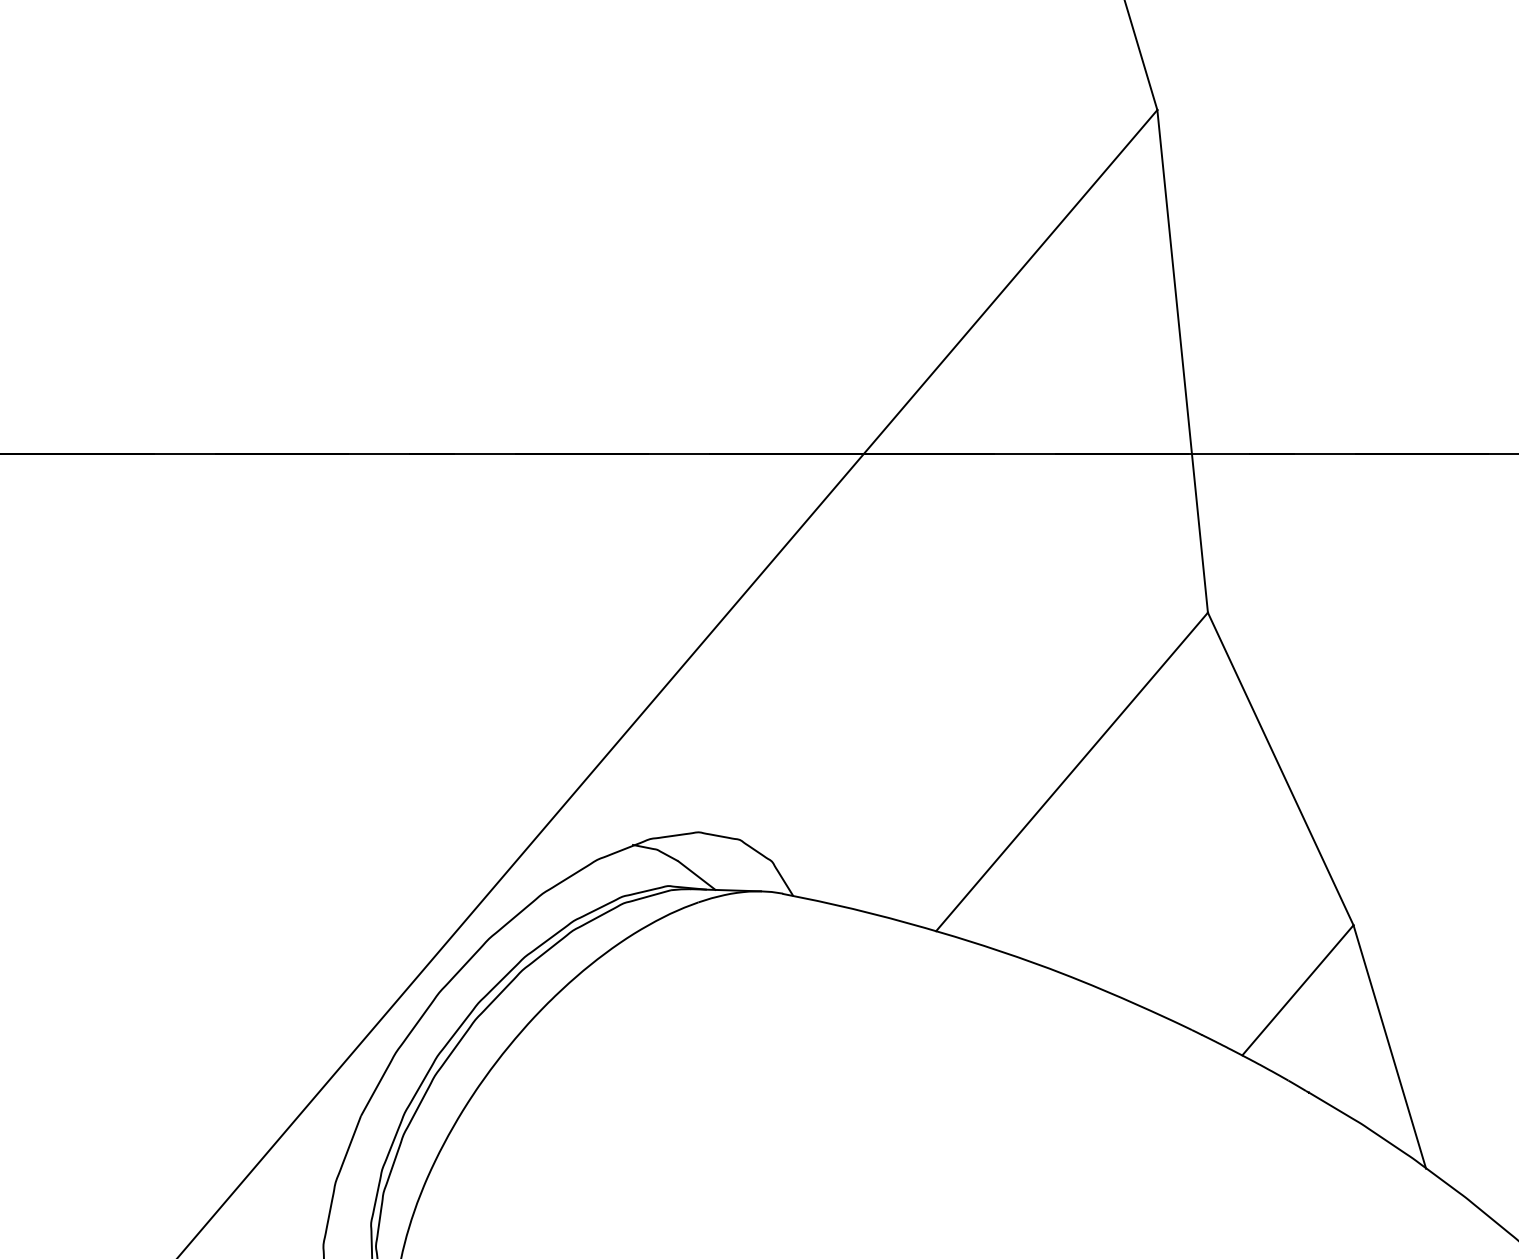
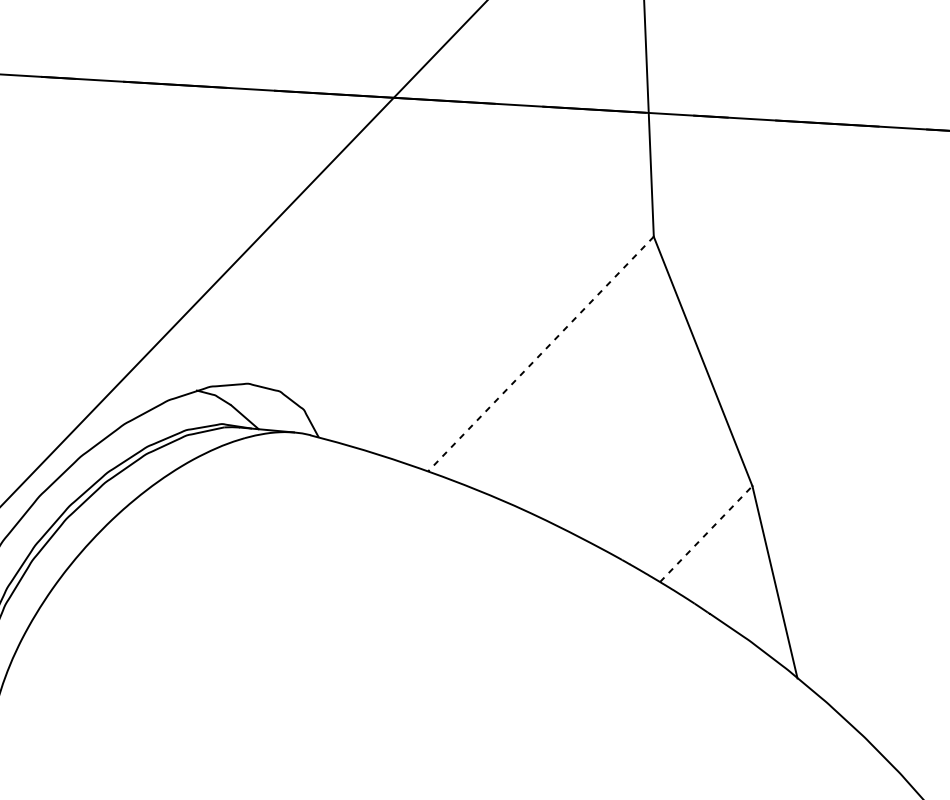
line: (1071, 772) -> (540, 354), solid -> dashed
line: (1297, 990) -> (705, 534), solid -> dashed

